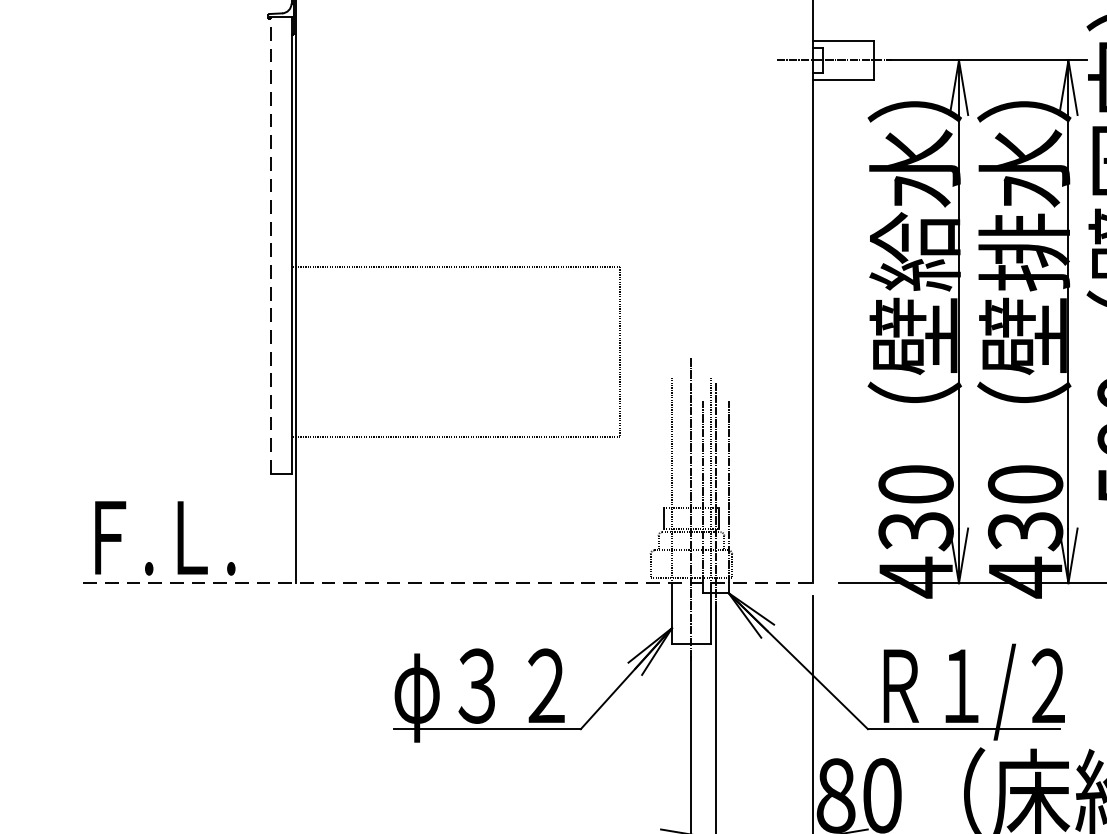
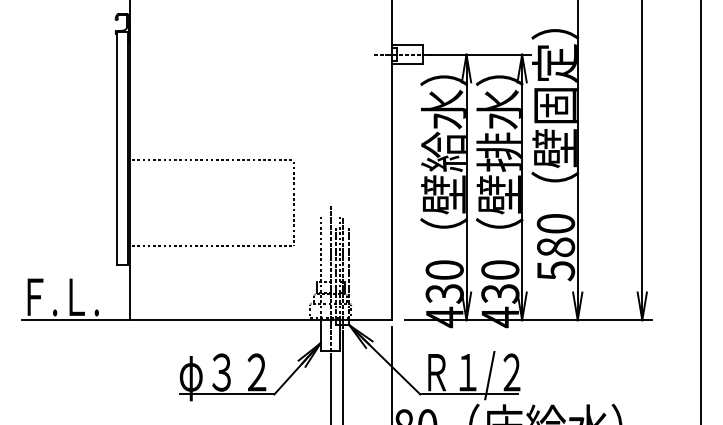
line: (271, 245) -> (117, 148), dashed -> solid
line: (449, 583) -> (207, 320), dashed -> solid

